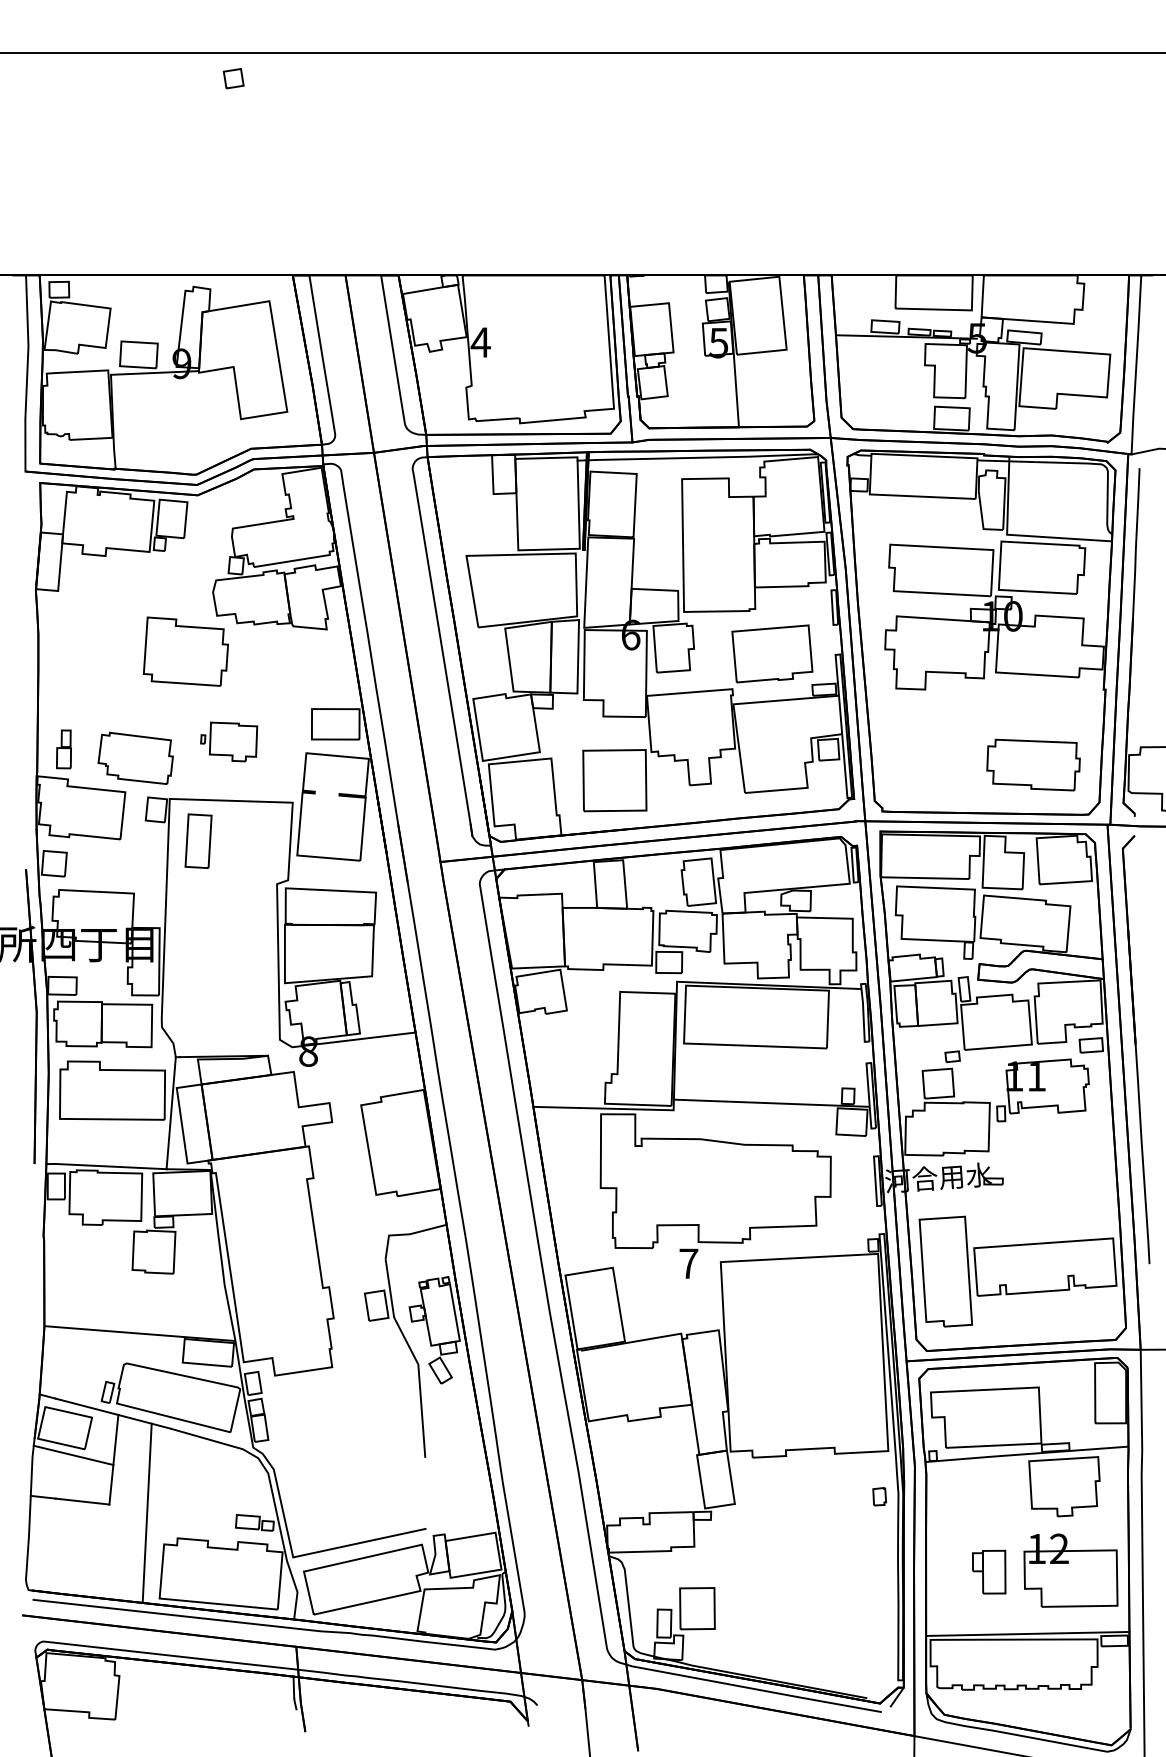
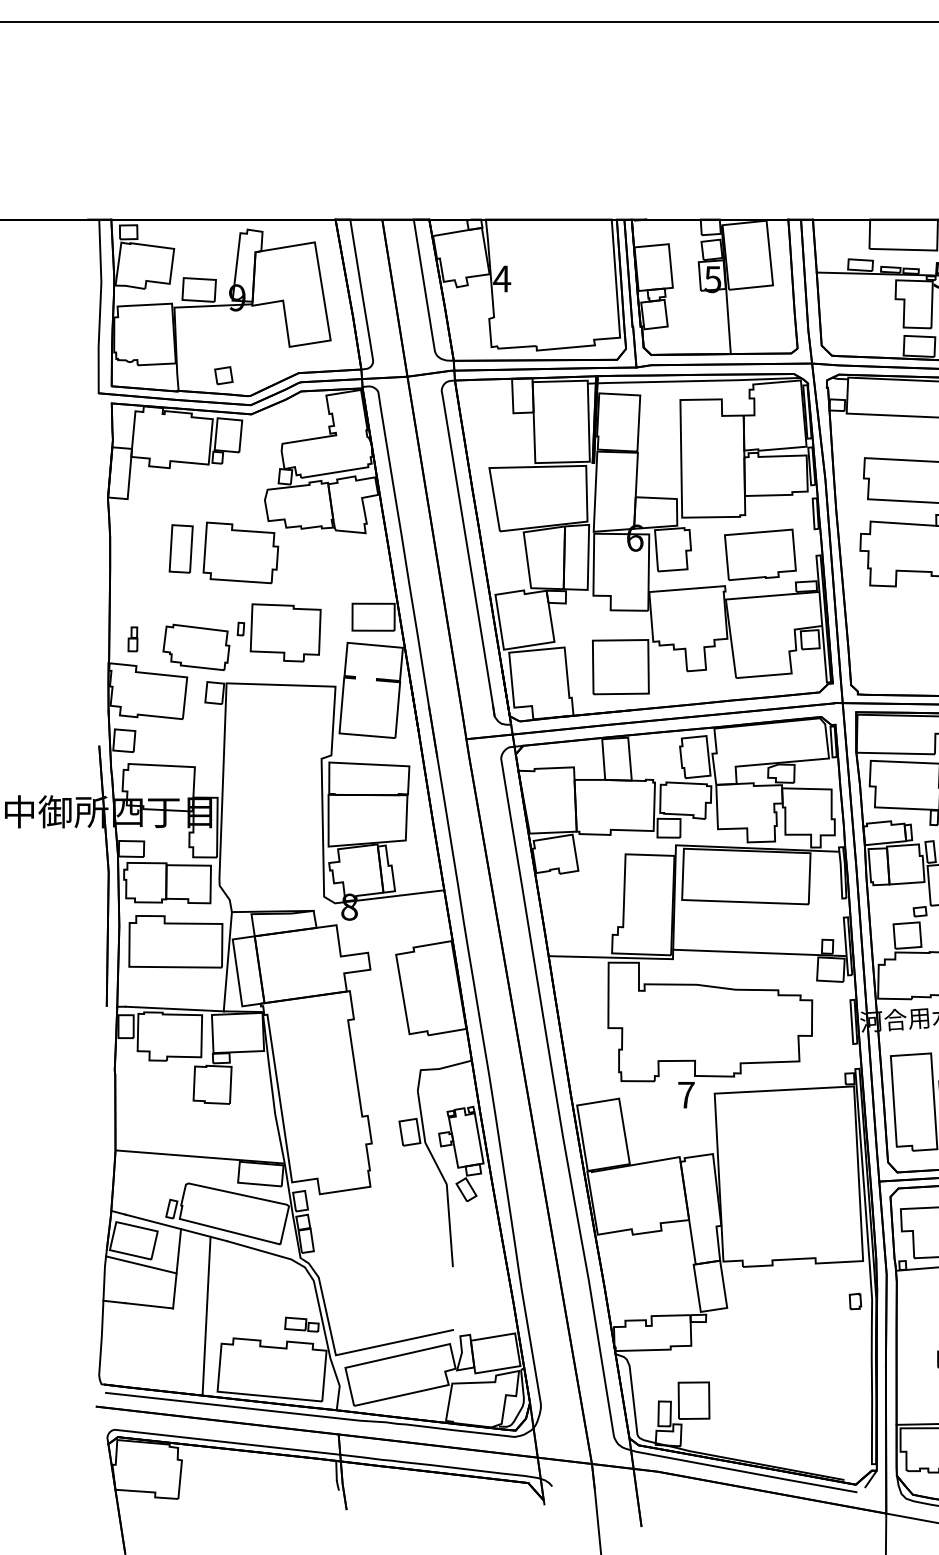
part: (233, 78) -> (223, 375), moved
part: (228, 741) -> (278, 632), size x1.67
part: (64, 748) -> (133, 638), size x0.71
part: (198, 840) -> (181, 548), moved

